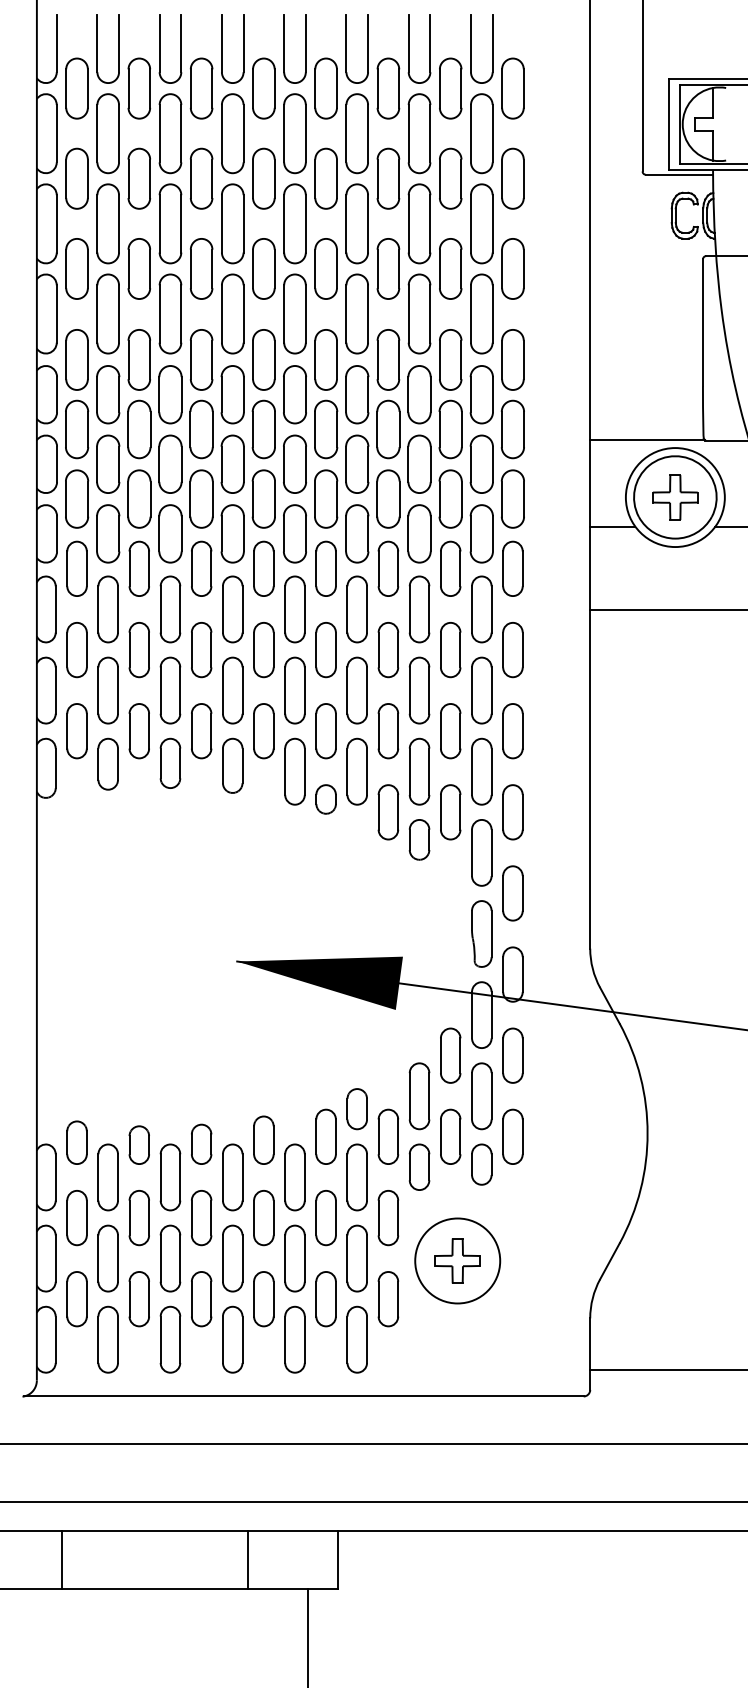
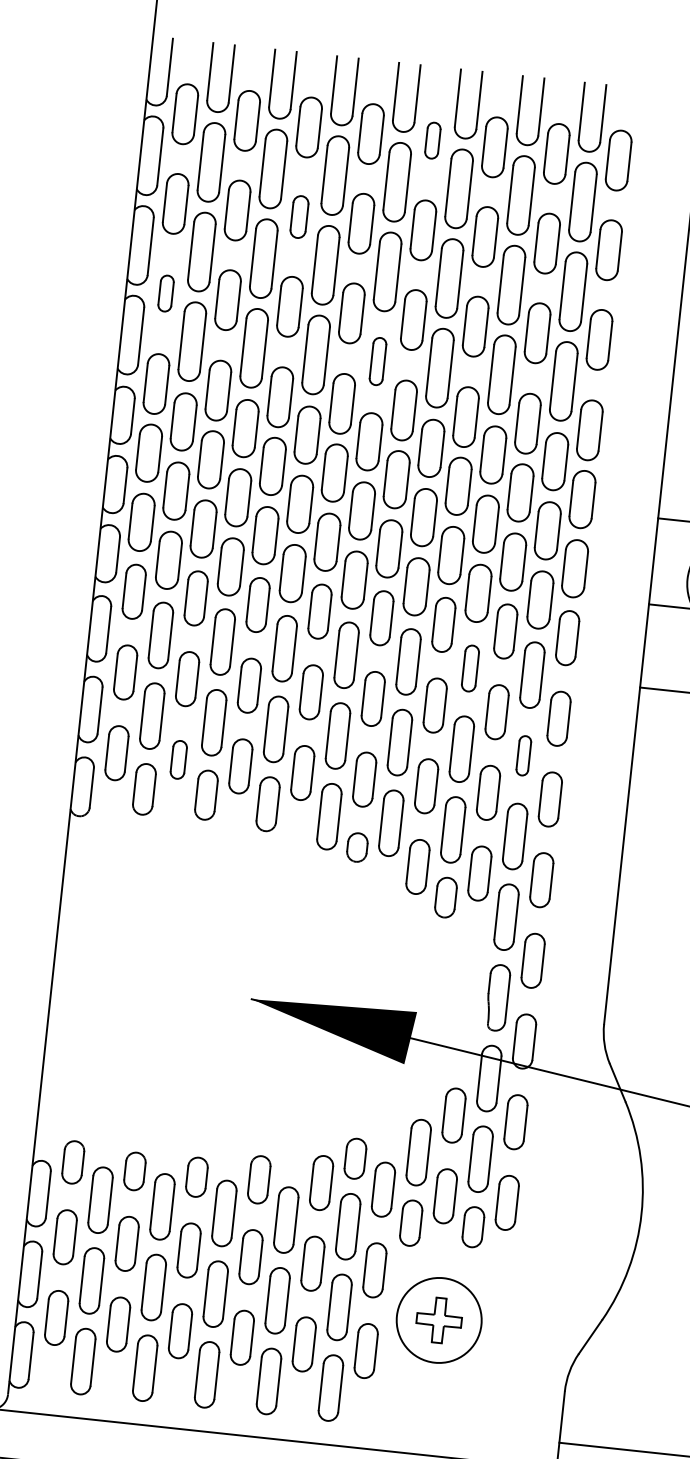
part: (325, 88) -> (432, 140), size x0.6
part: (201, 178) -> (299, 216), size x0.7
part: (76, 268) -> (165, 293), size x0.6
part: (294, 313) -> (377, 360), size x0.6
part: (419, 609) -> (470, 668), size x0.7
part: (481, 690) -> (523, 755), size x0.6
part: (138, 731) -> (178, 760), size x0.7

